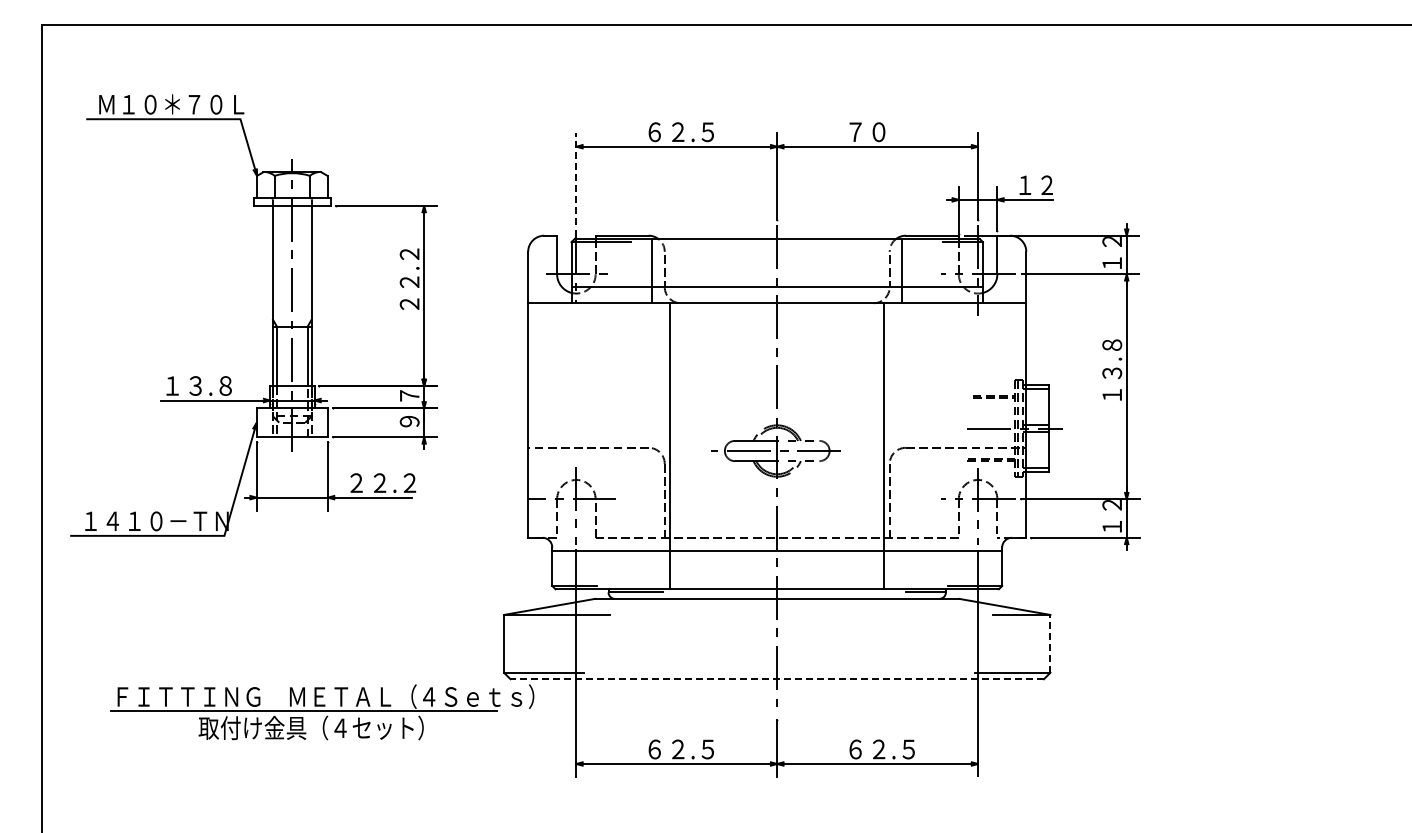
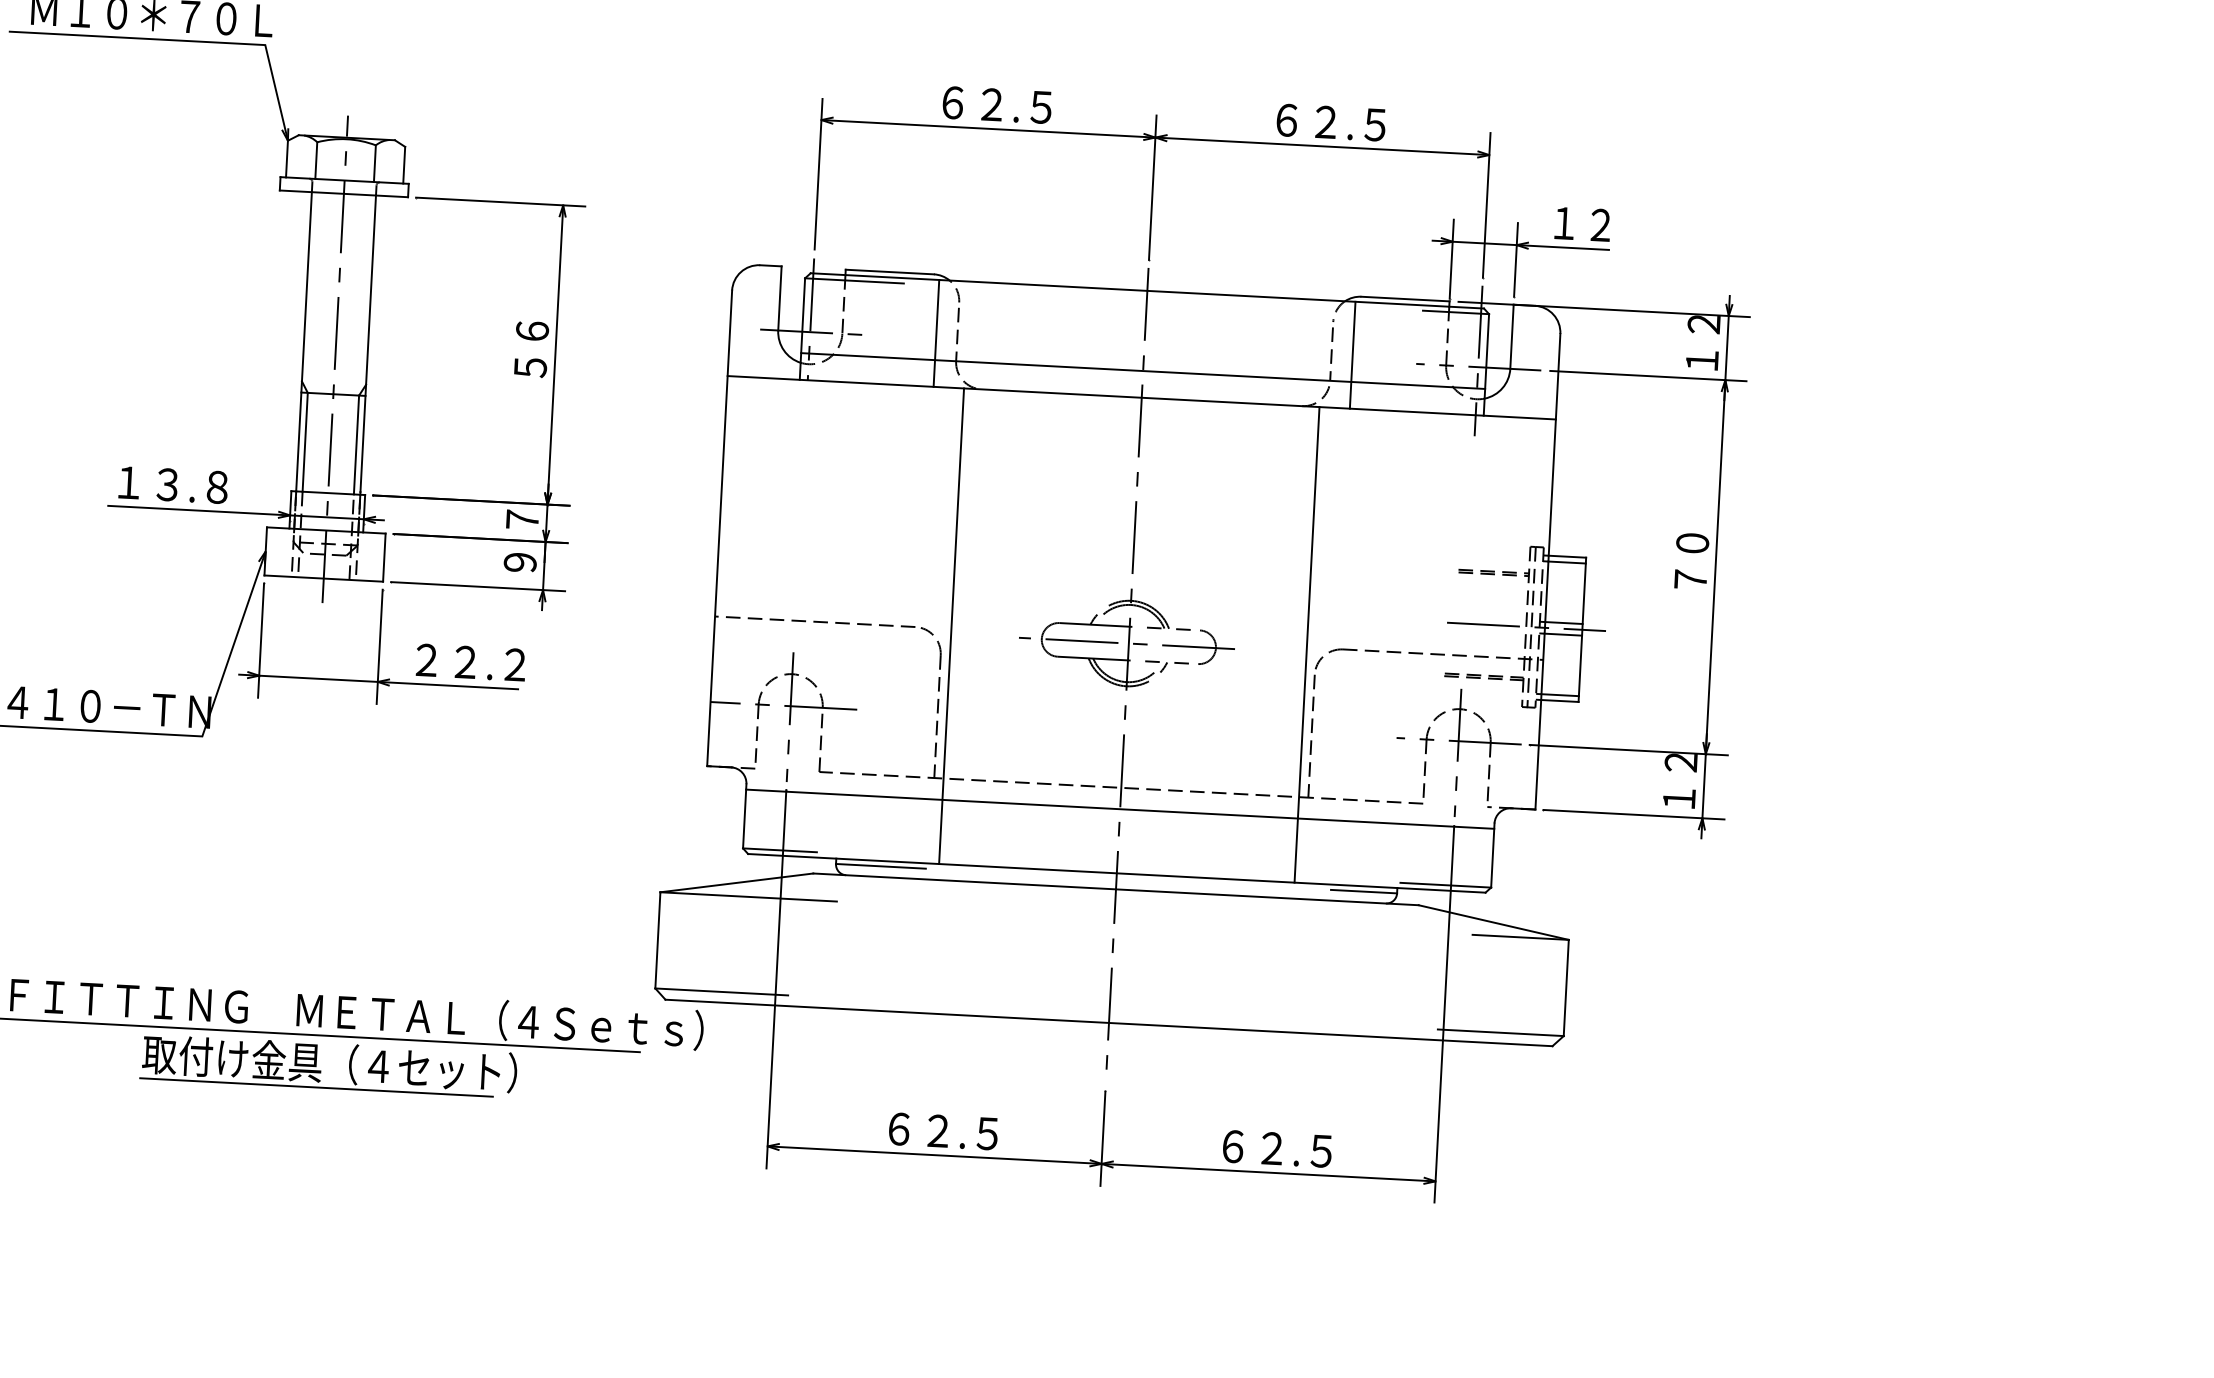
text: (881, 132) -> (1329, 123), ７０ -> ６２.５
line: (576, 178) -> (818, 172), dashed -> solid
text: (409, 279) -> (532, 326), ２２.２ -> ５６
text: (1112, 369) -> (1693, 537), １３.８ -> ７０
line: (1050, 643) -> (1566, 987), dashed -> solid
line: (777, 679) -> (1109, 1023), dashed -> solid
line: (303, 742) -> (315, 1086), added

